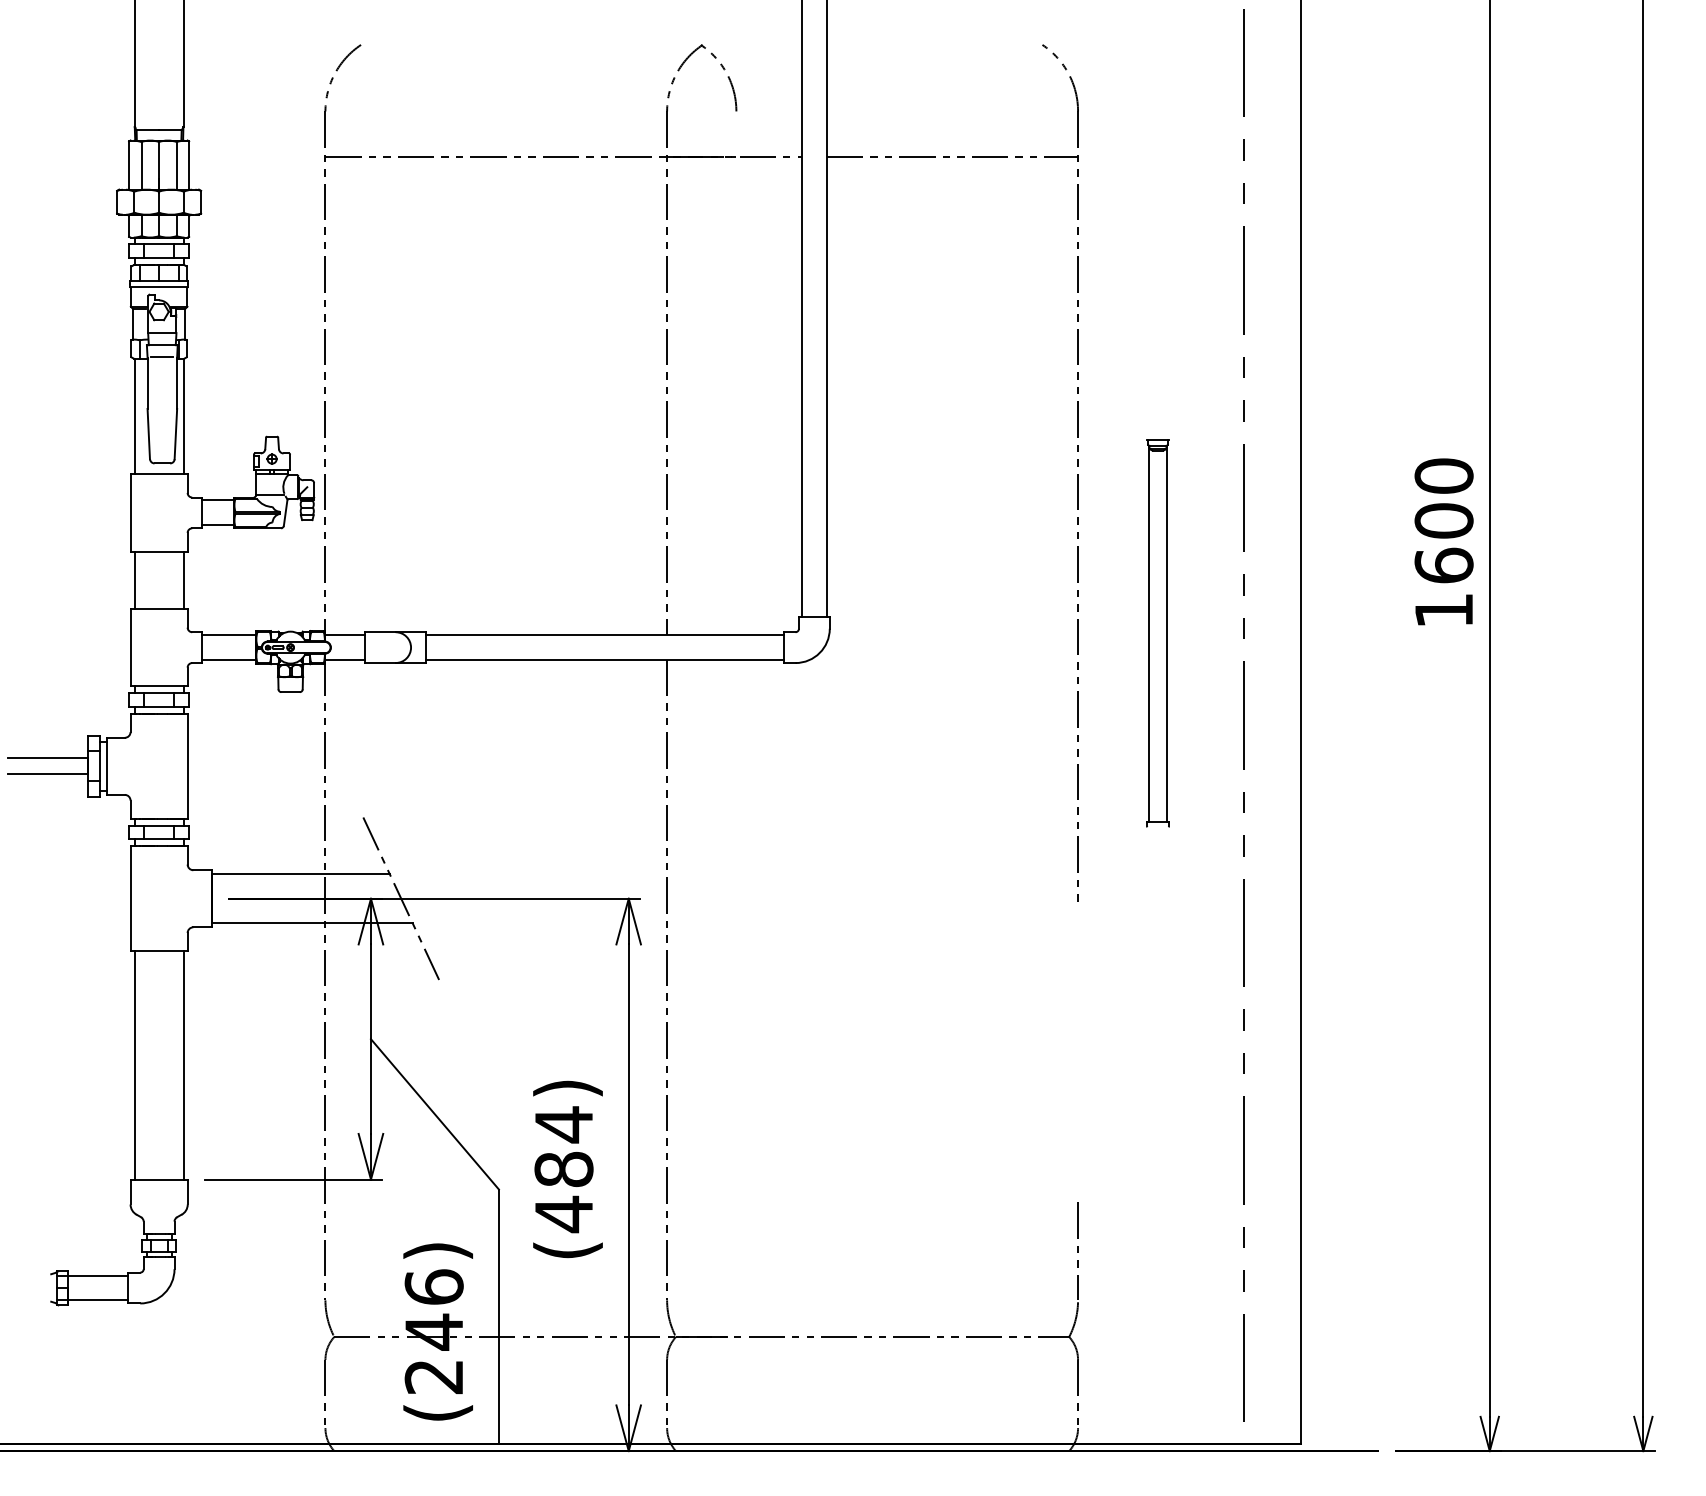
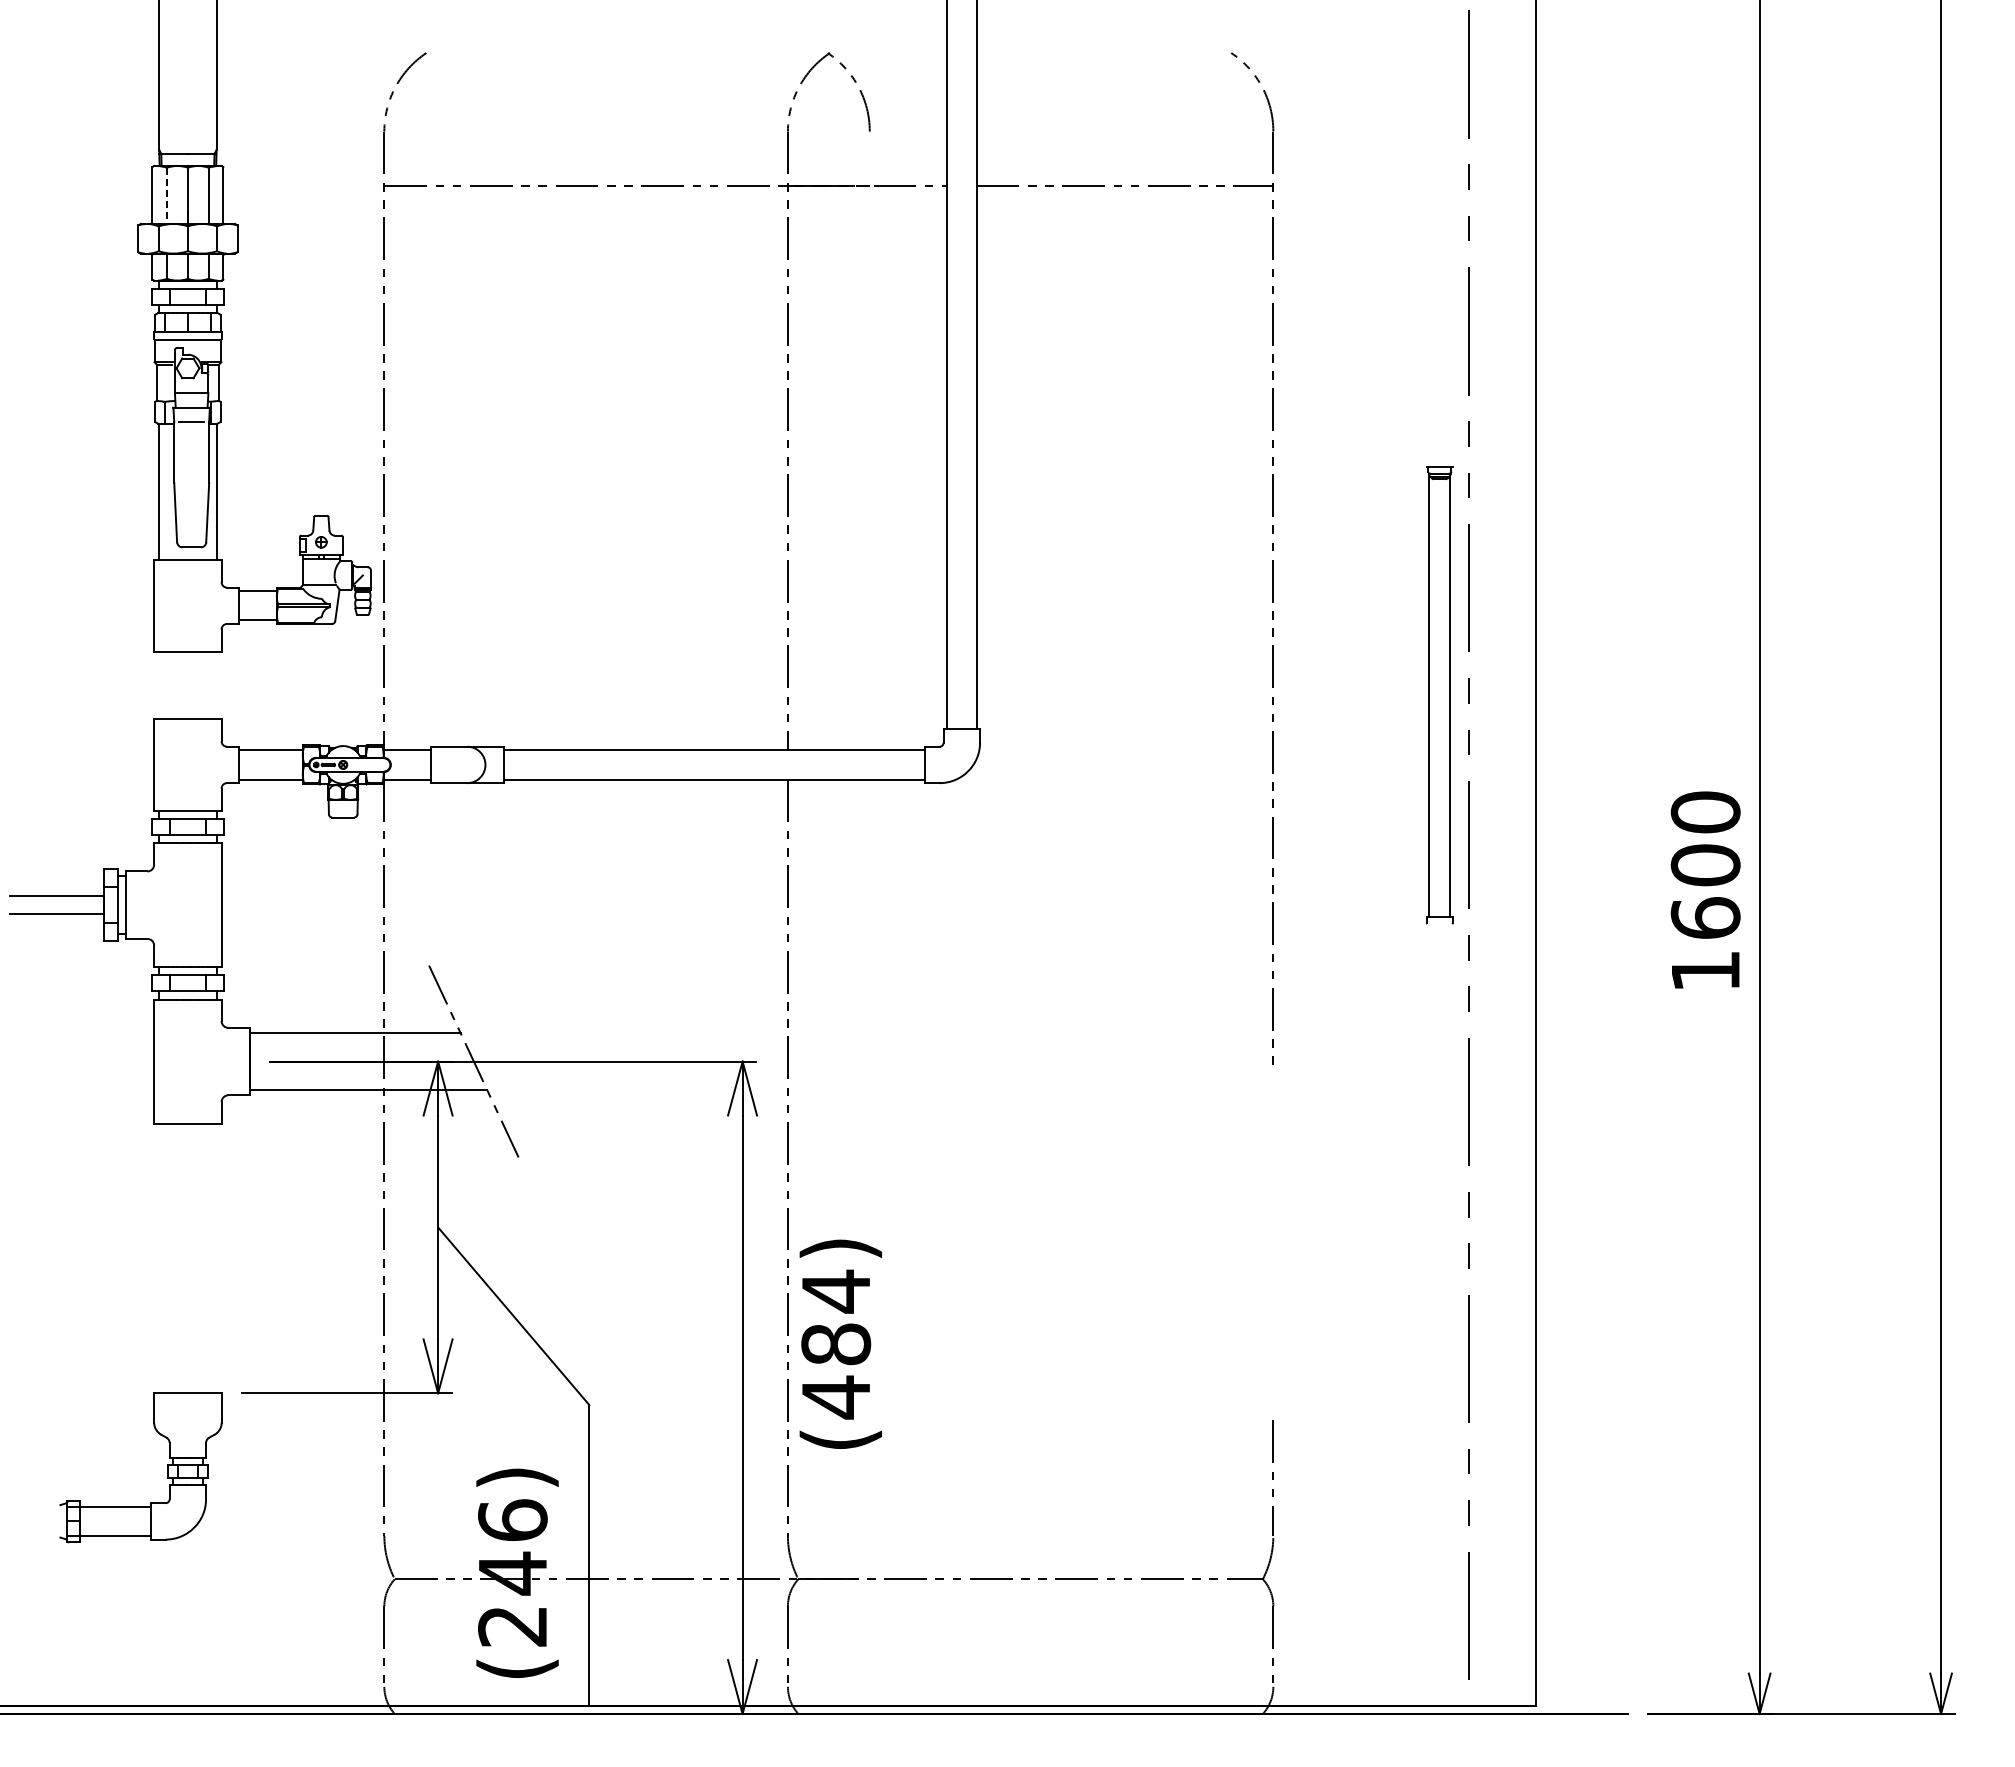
line: (141, 166) -> (167, 196), solid -> dashed
text: (1443, 541) -> (1705, 889), moved
line: (135, 580) -> (159, 685), removed
line: (183, 580) -> (216, 685), removed
part: (1157, 633) -> (1439, 695), moved
line: (135, 1065) -> (159, 1258), removed
line: (183, 1065) -> (216, 1258), removed
text: (567, 1168) -> (840, 1343), moved

